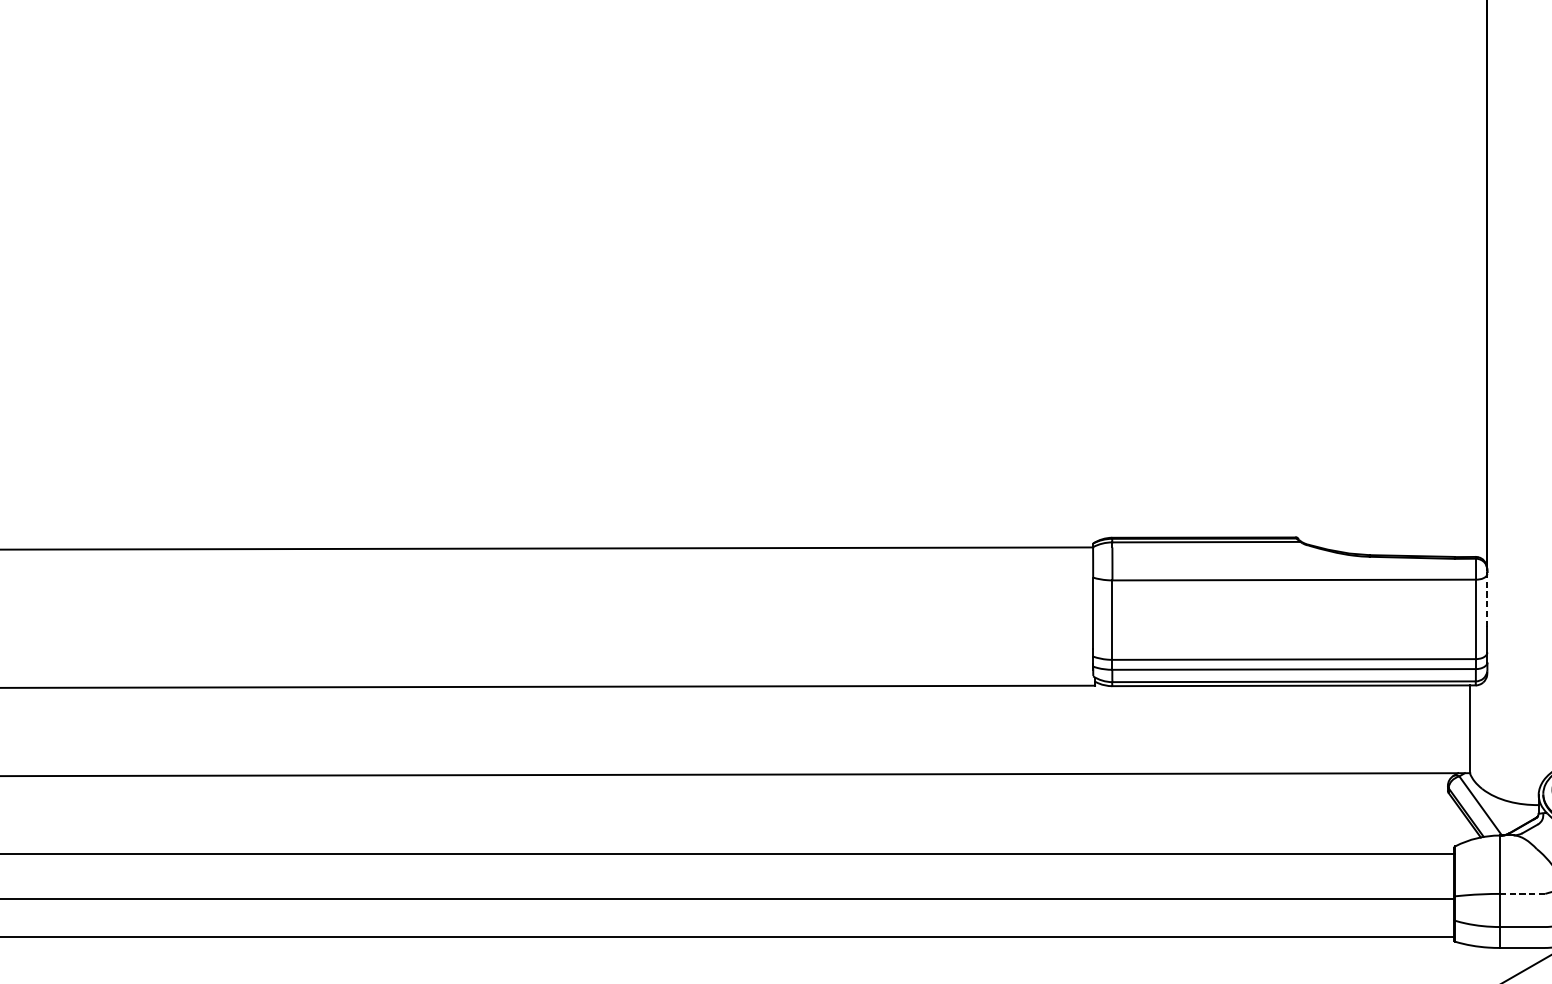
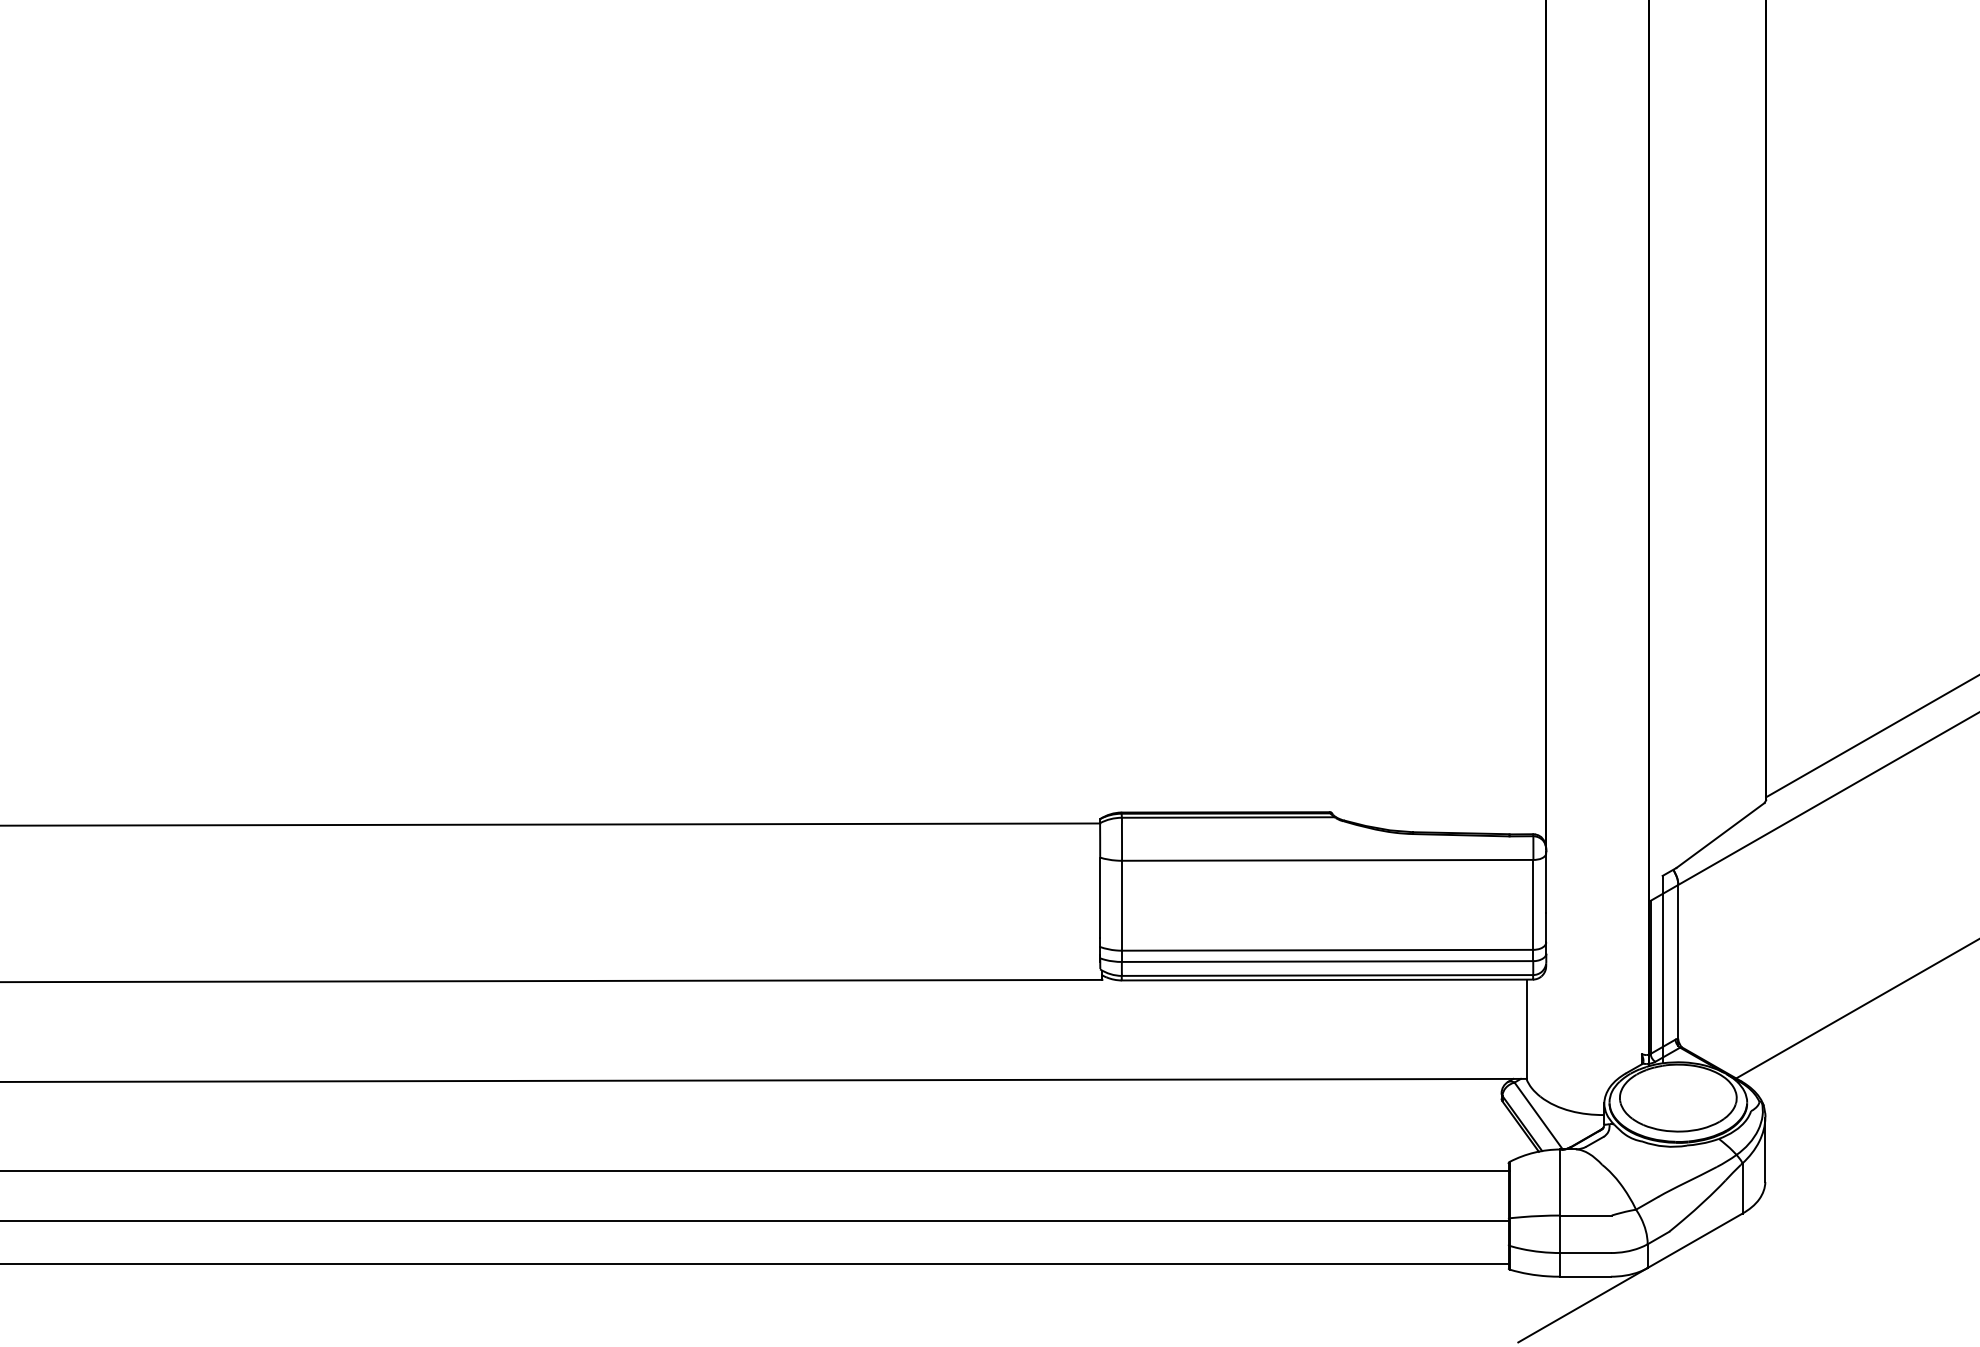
line: (1487, 599) -> (1546, 882), dashed -> solid
line: (1522, 893) -> (1586, 1215), dashed -> solid

